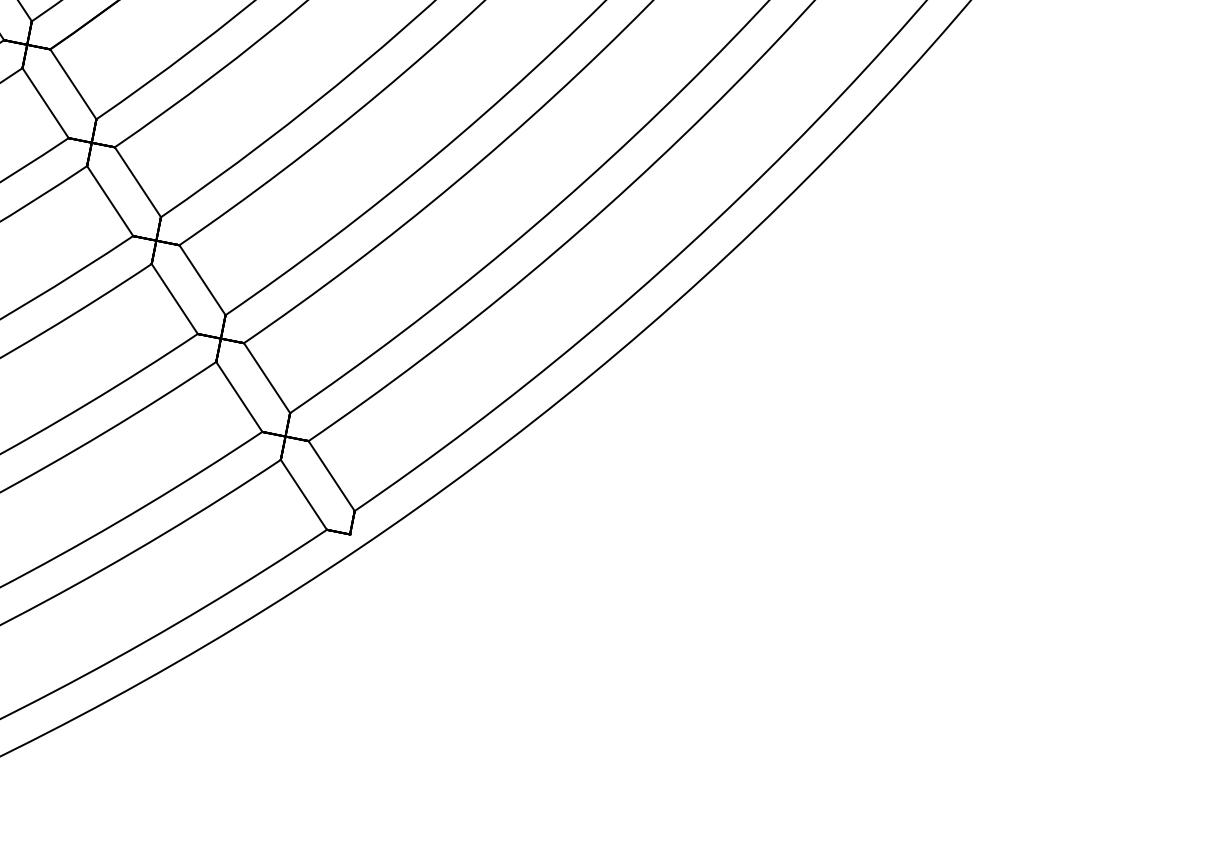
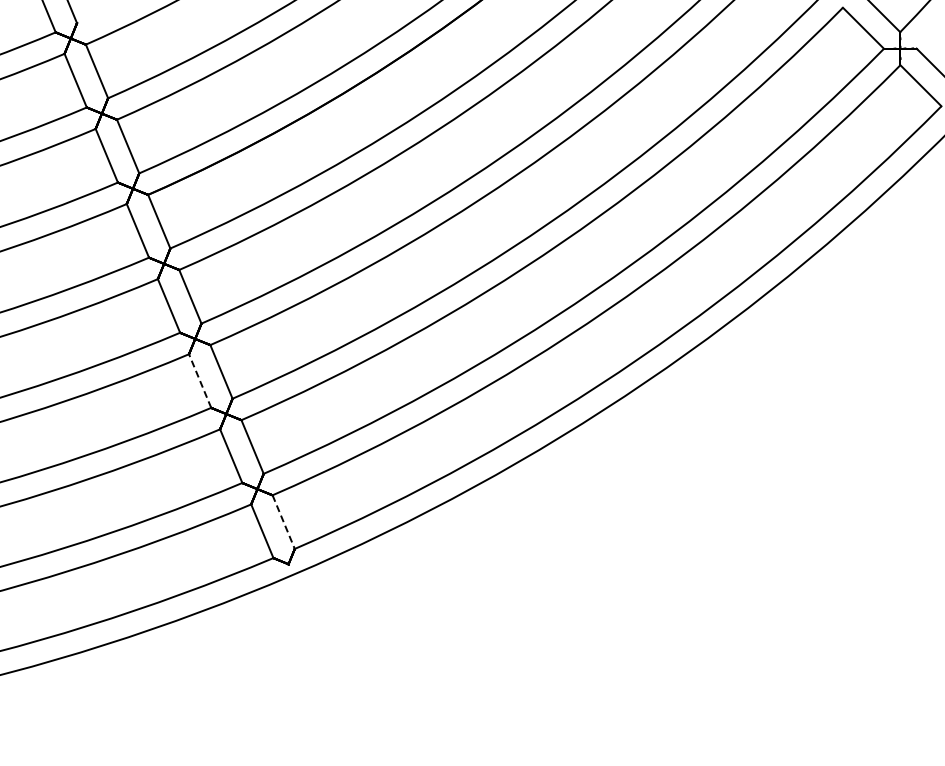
line: (173, 298) -> (199, 380), solid -> dashed
line: (331, 476) -> (283, 522), solid -> dashed

